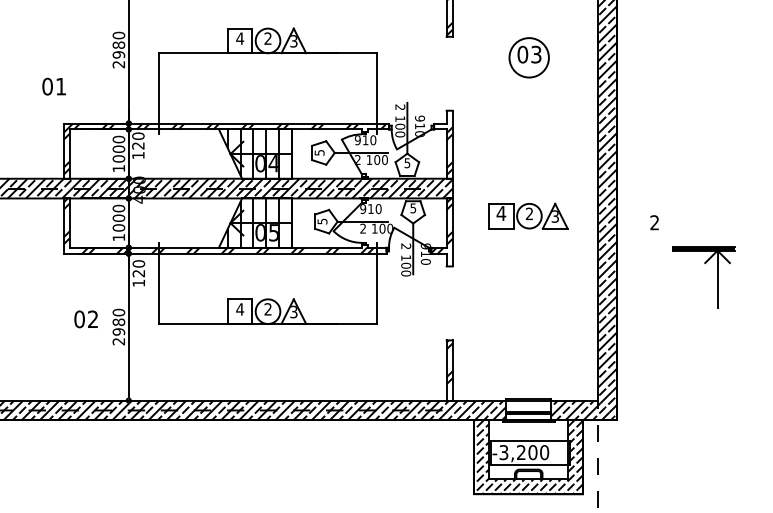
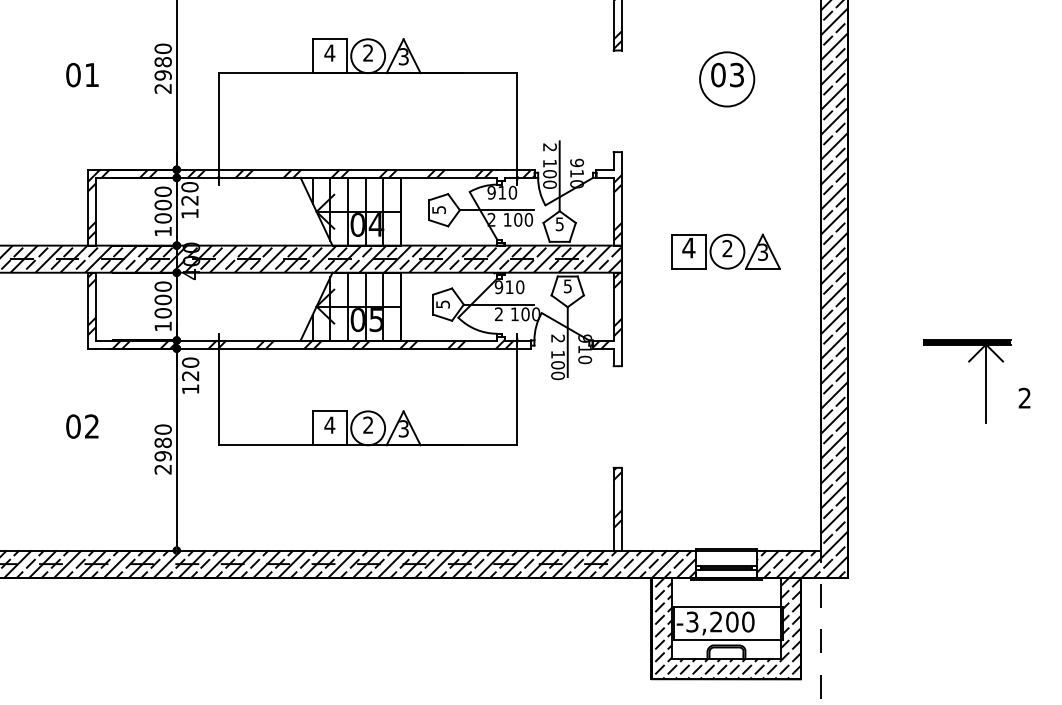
text: (53, 86) -> (81, 74), moved
part: (528, 215) -> (726, 250), moved
text: (654, 222) -> (1024, 397), moved
text: (85, 319) -> (81, 426), moved

